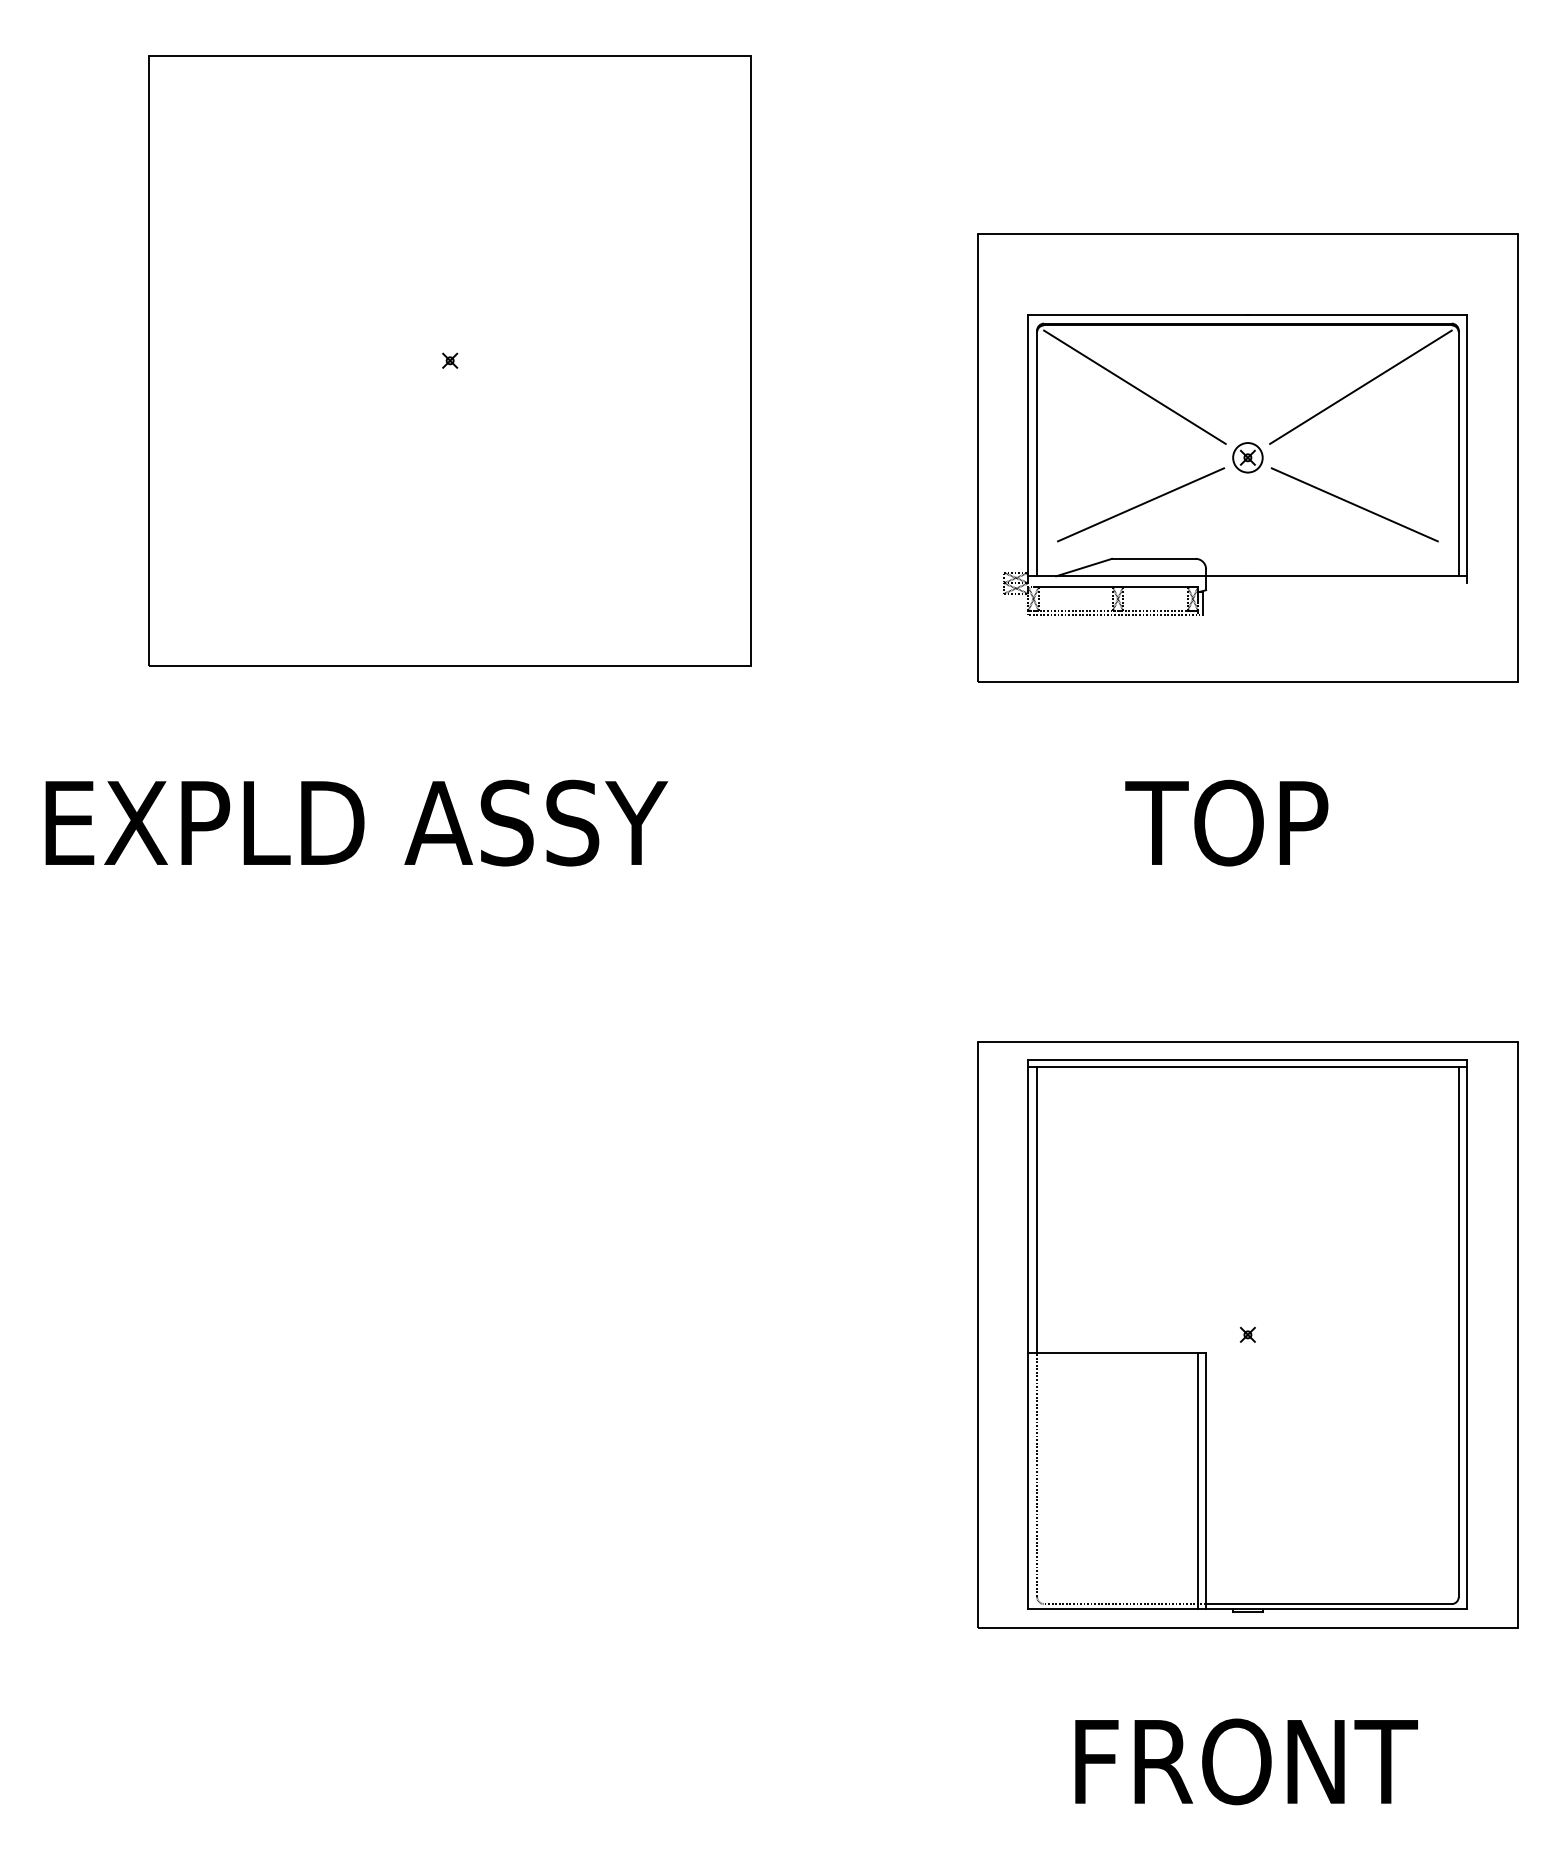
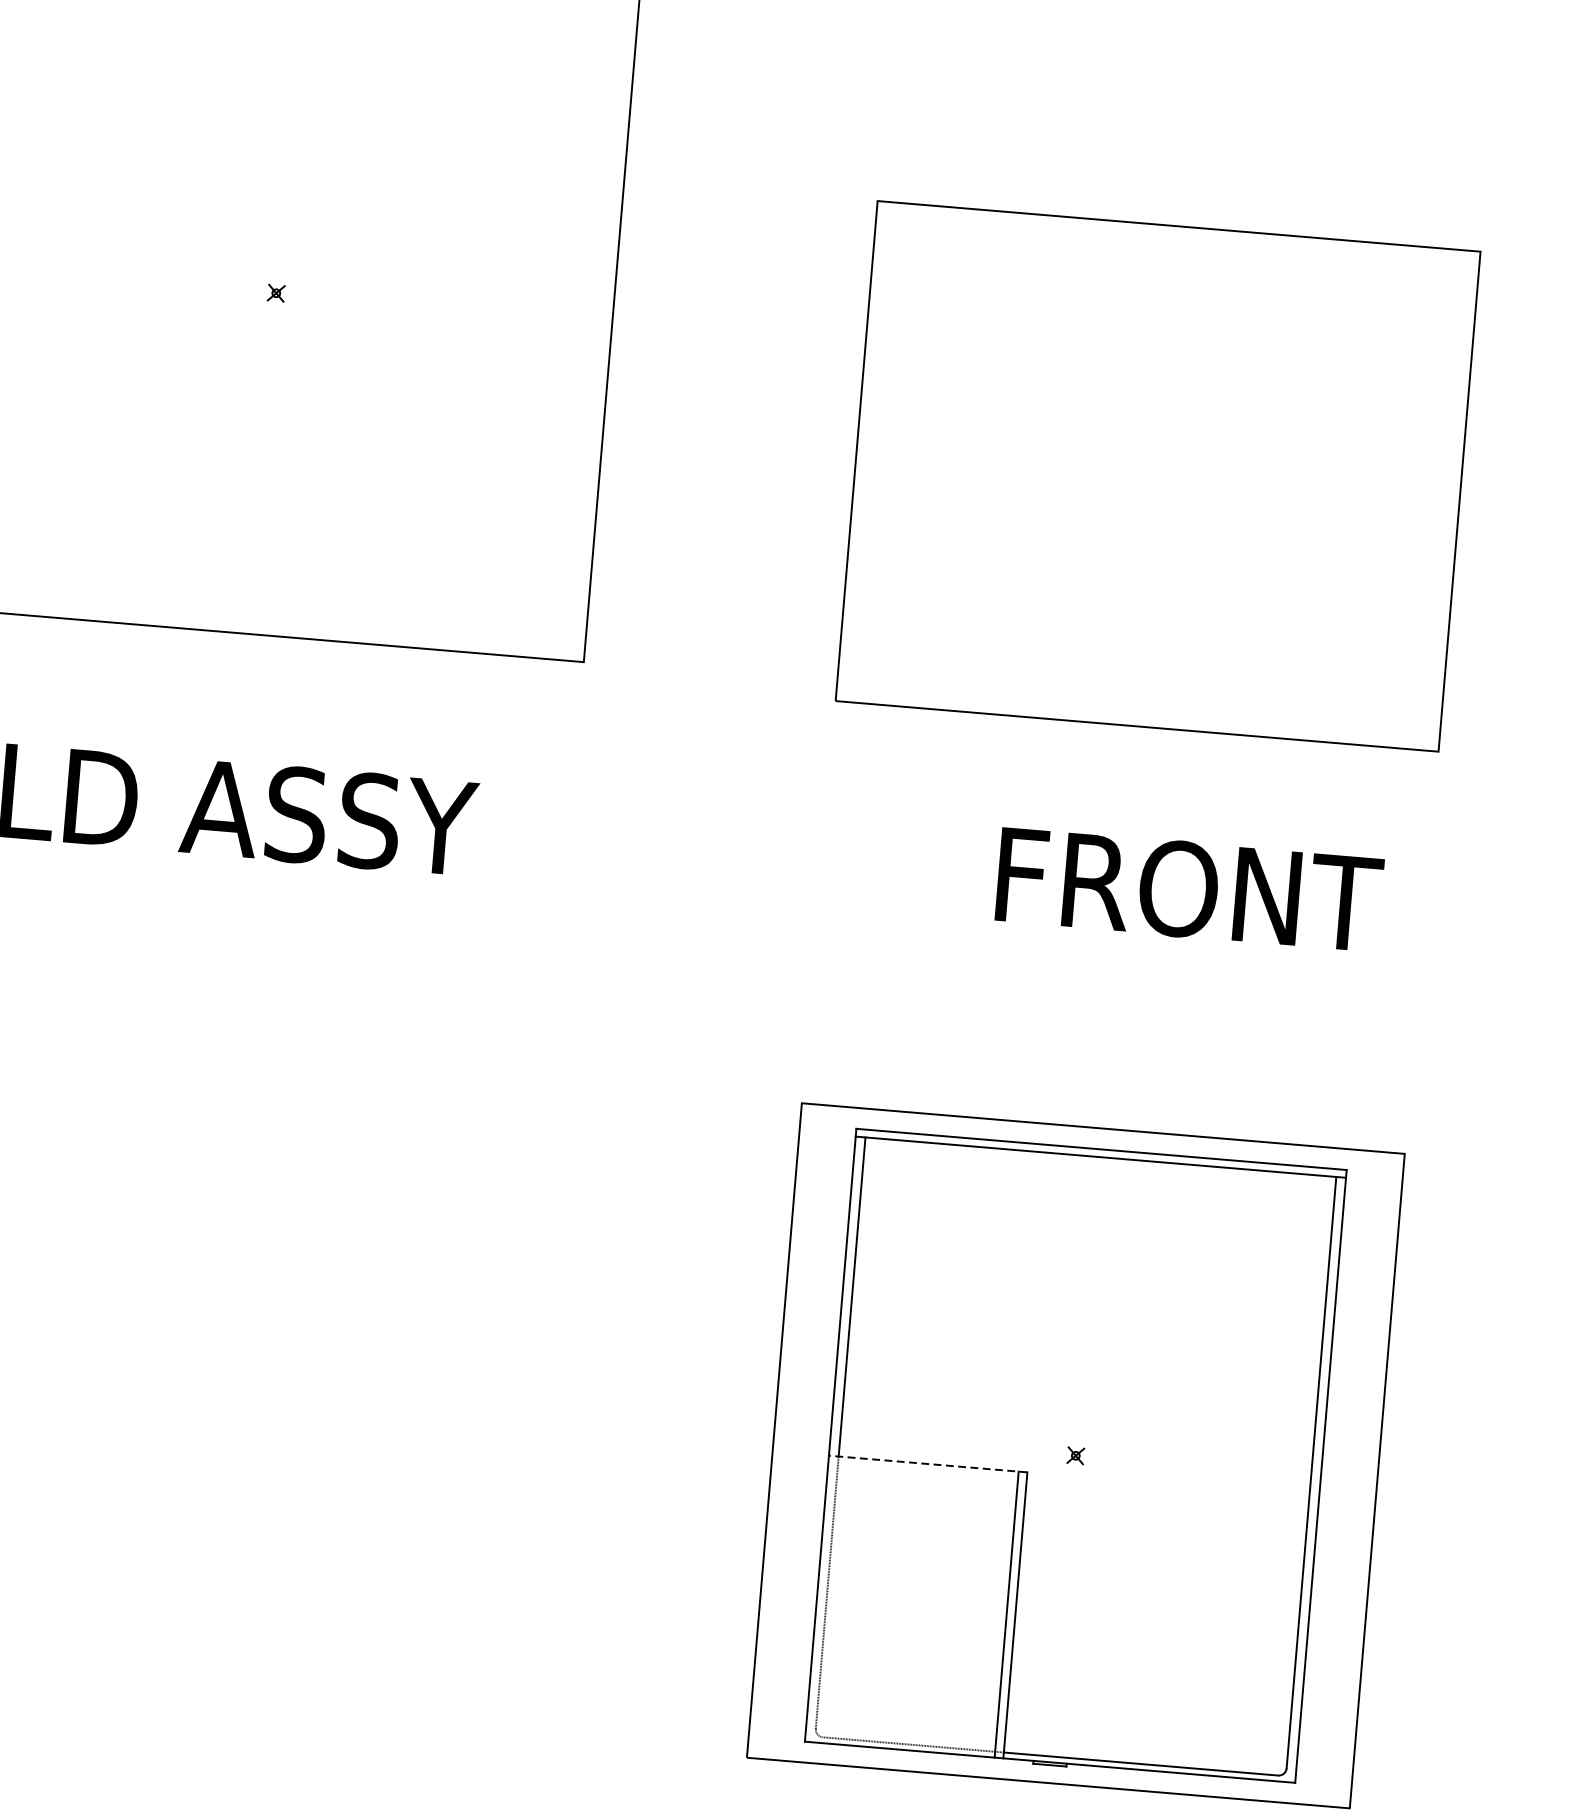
part: (1235, 464) -> (1143, 482), removed
text: (1301, 822) -> (1183, 888), TOP -> FRONT
line: (1117, 1353) -> (928, 1464), solid -> dashed

